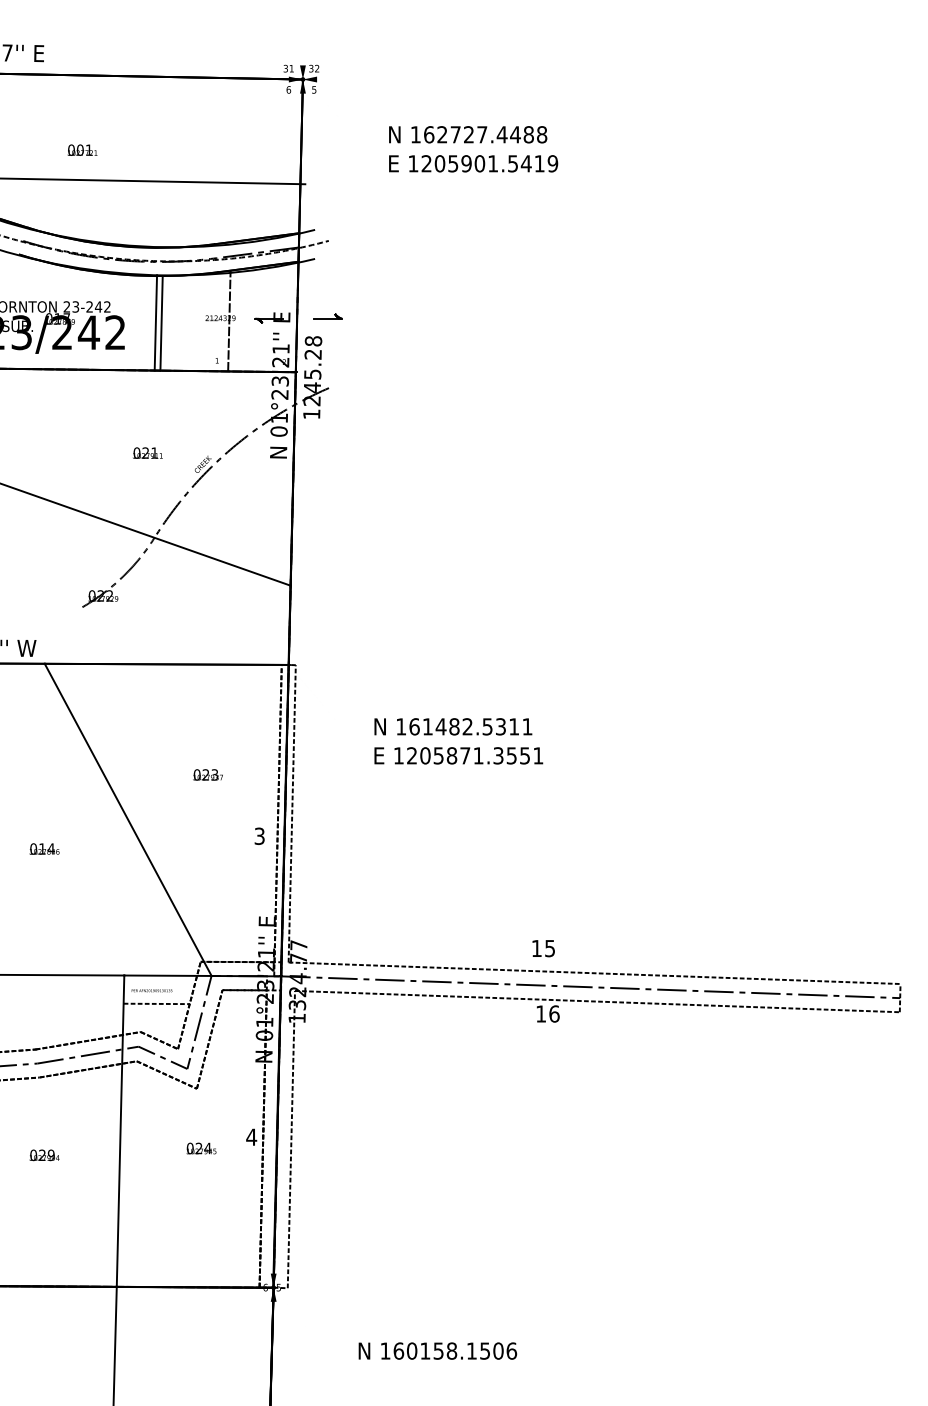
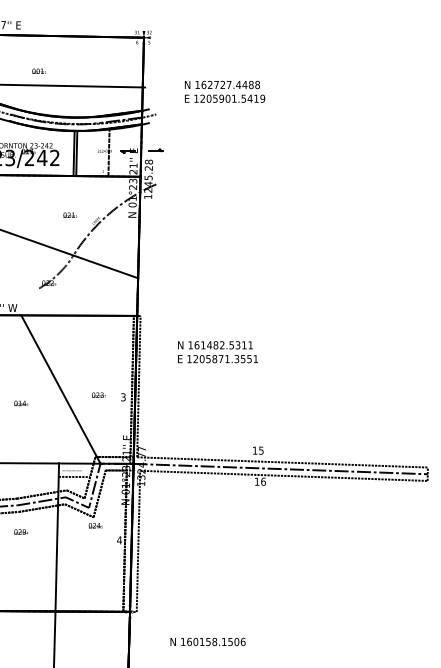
text: (474, 148) -> (225, 91), moved
text: (207, 773) -> (98, 394), moved
text: (200, 1148) -> (95, 525), moved
text: (45, 1154) -> (21, 531), moved

